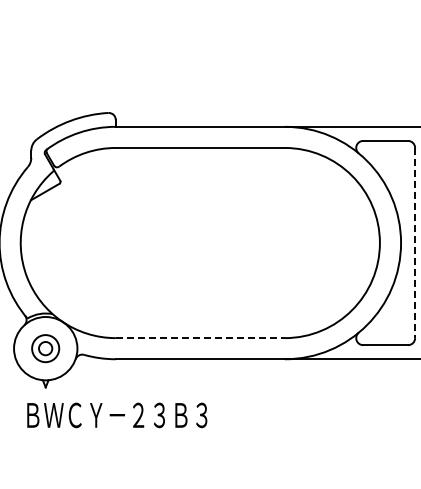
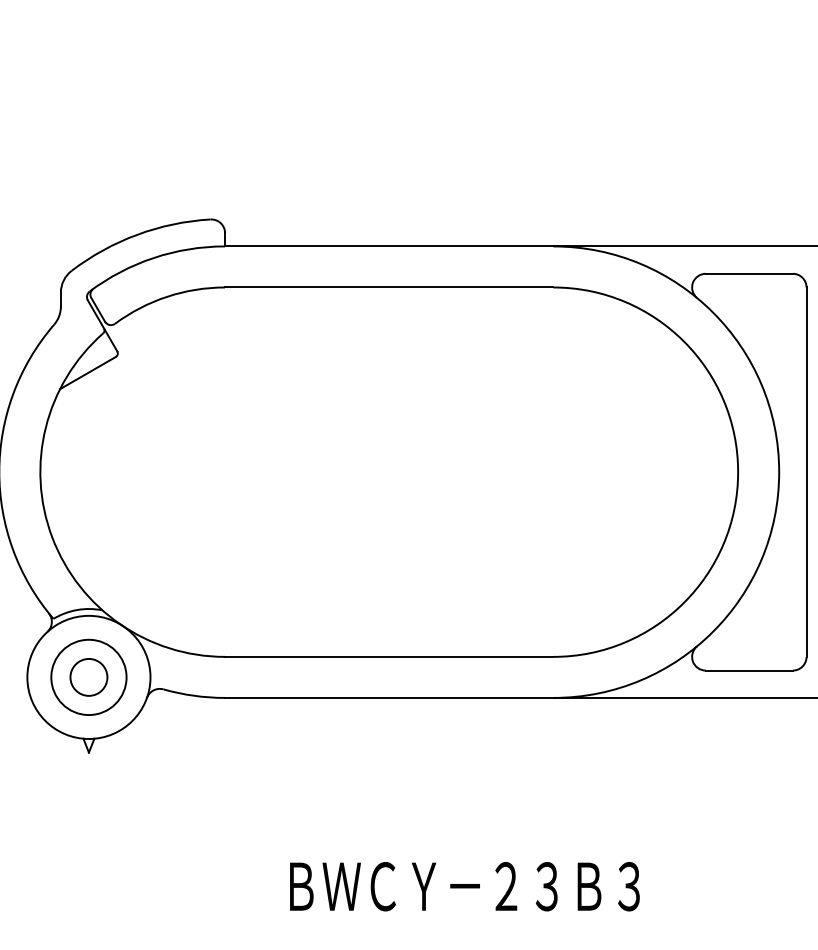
line: (415, 243) -> (807, 473), dashed -> solid
line: (200, 338) -> (389, 657), dashed -> solid
part: (45, 348) -> (88, 677), size x1.43
text: (117, 415) -> (465, 886), moved

